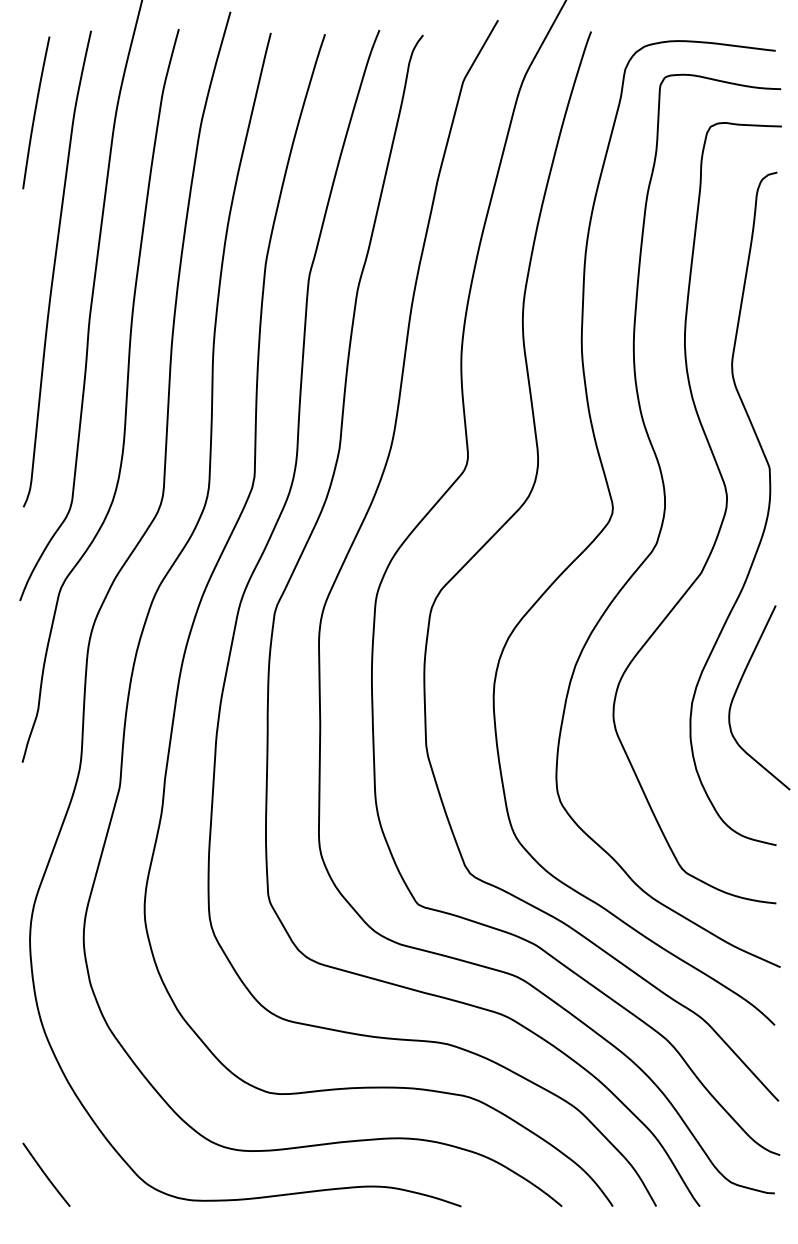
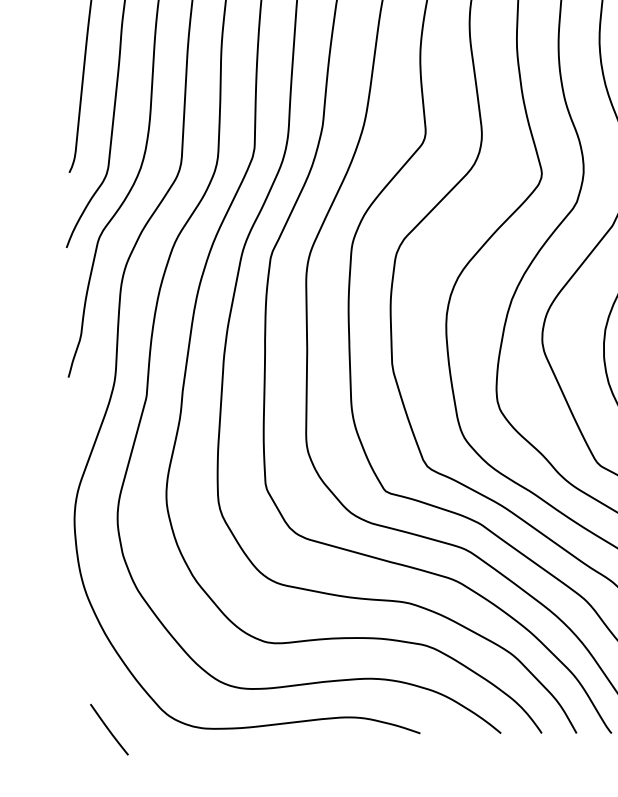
line: (46, 1174) -> (109, 729), moved

